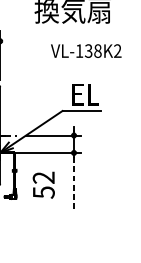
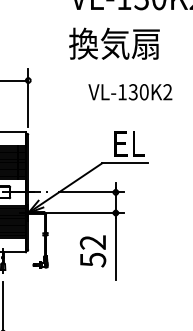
text: (97, 51) -> (143, 92), VL-138K2 -> VL-130K2
line: (73, 183) -> (115, 249), dashed -> solid
text: (43, 185) -> (92, 251), moved

